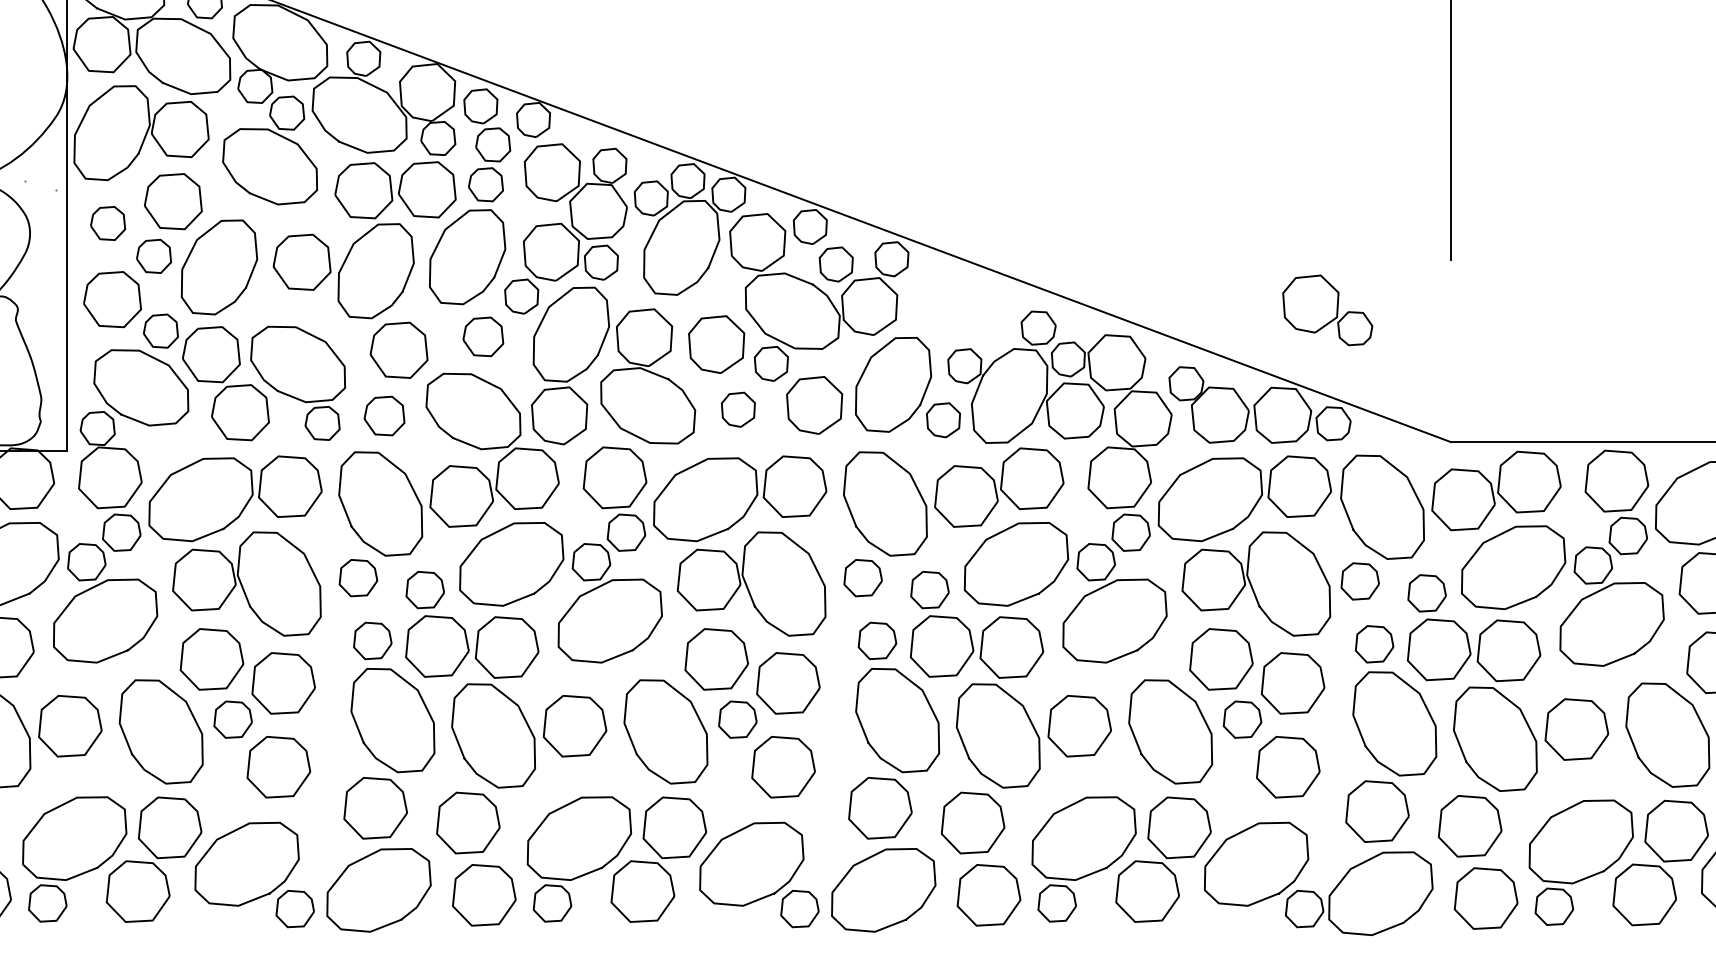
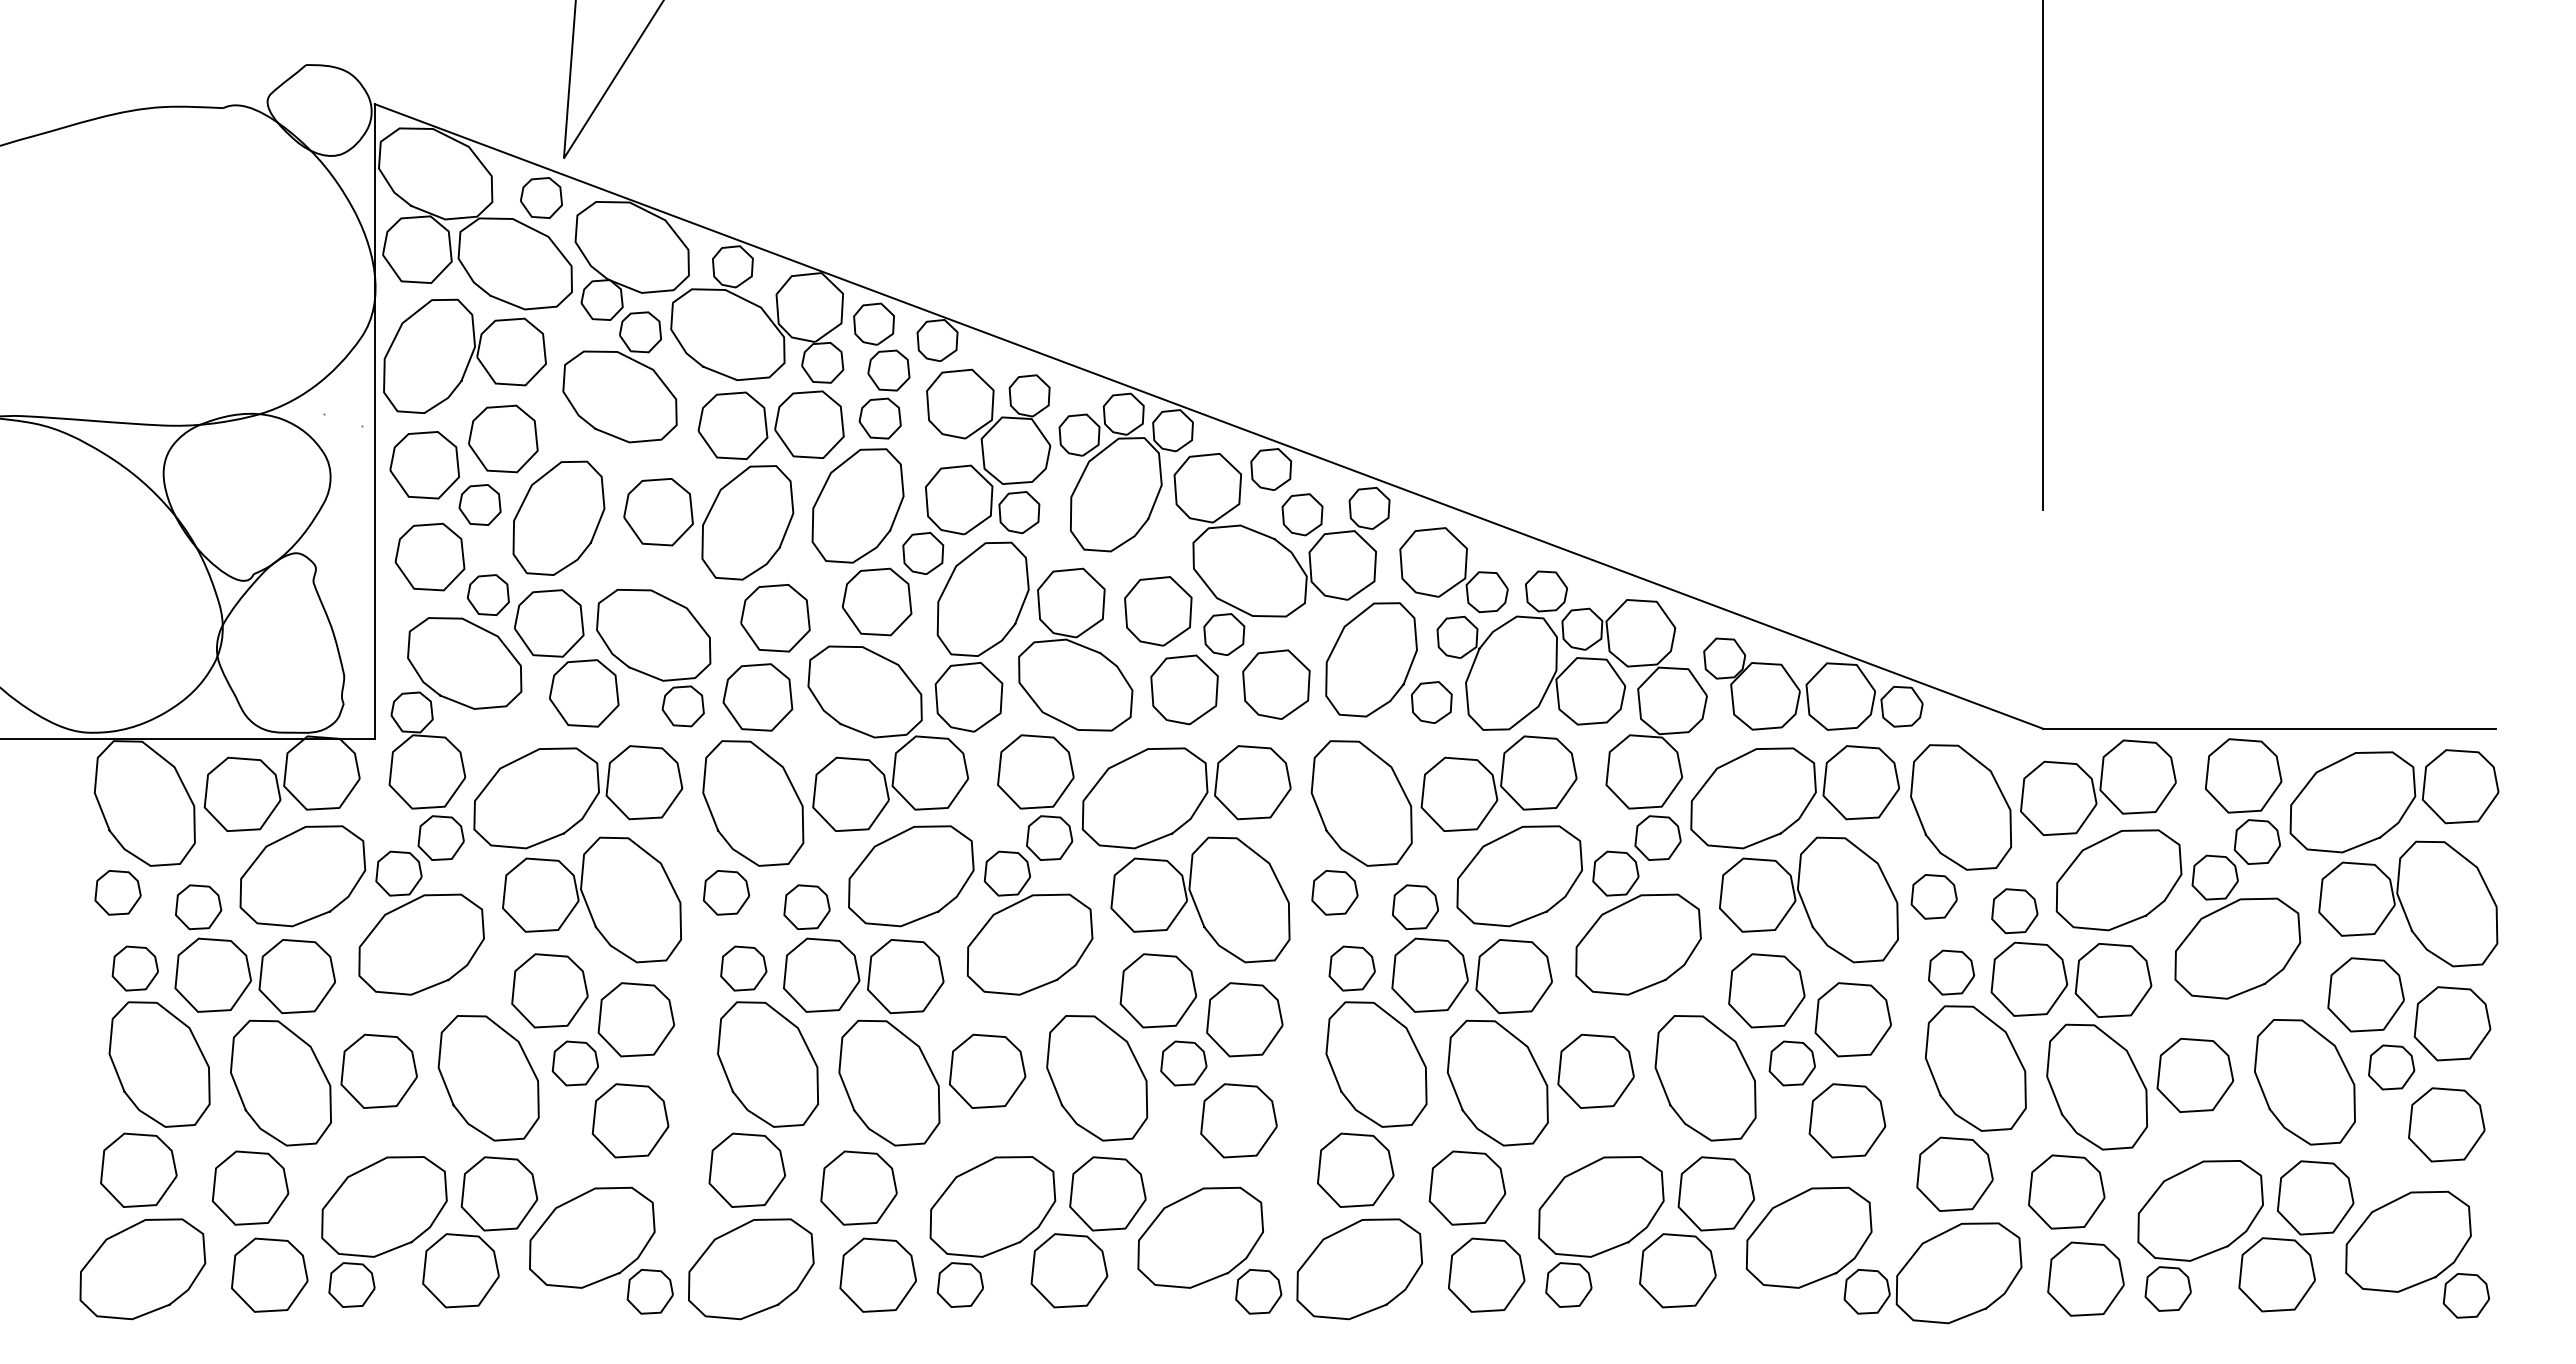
part: (107, 223) -> (424, 465), size x1.67
part: (1327, 310) -> (1453, 570), moved
part: (482, 336) -> (876, 601), size x1.43
part: (738, 409) -> (1184, 689), size x1.67
part: (384, 416) -> (757, 697), size x1.43

